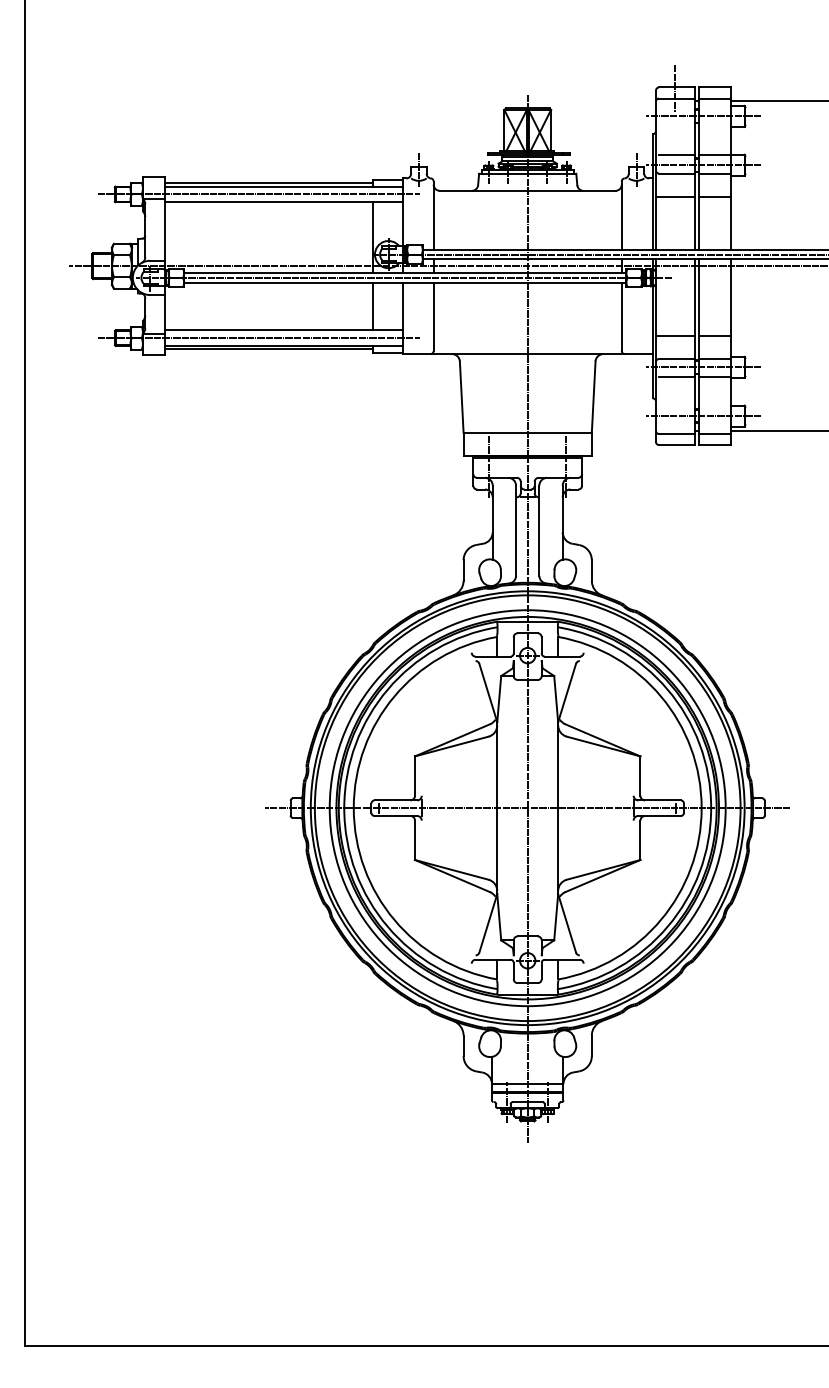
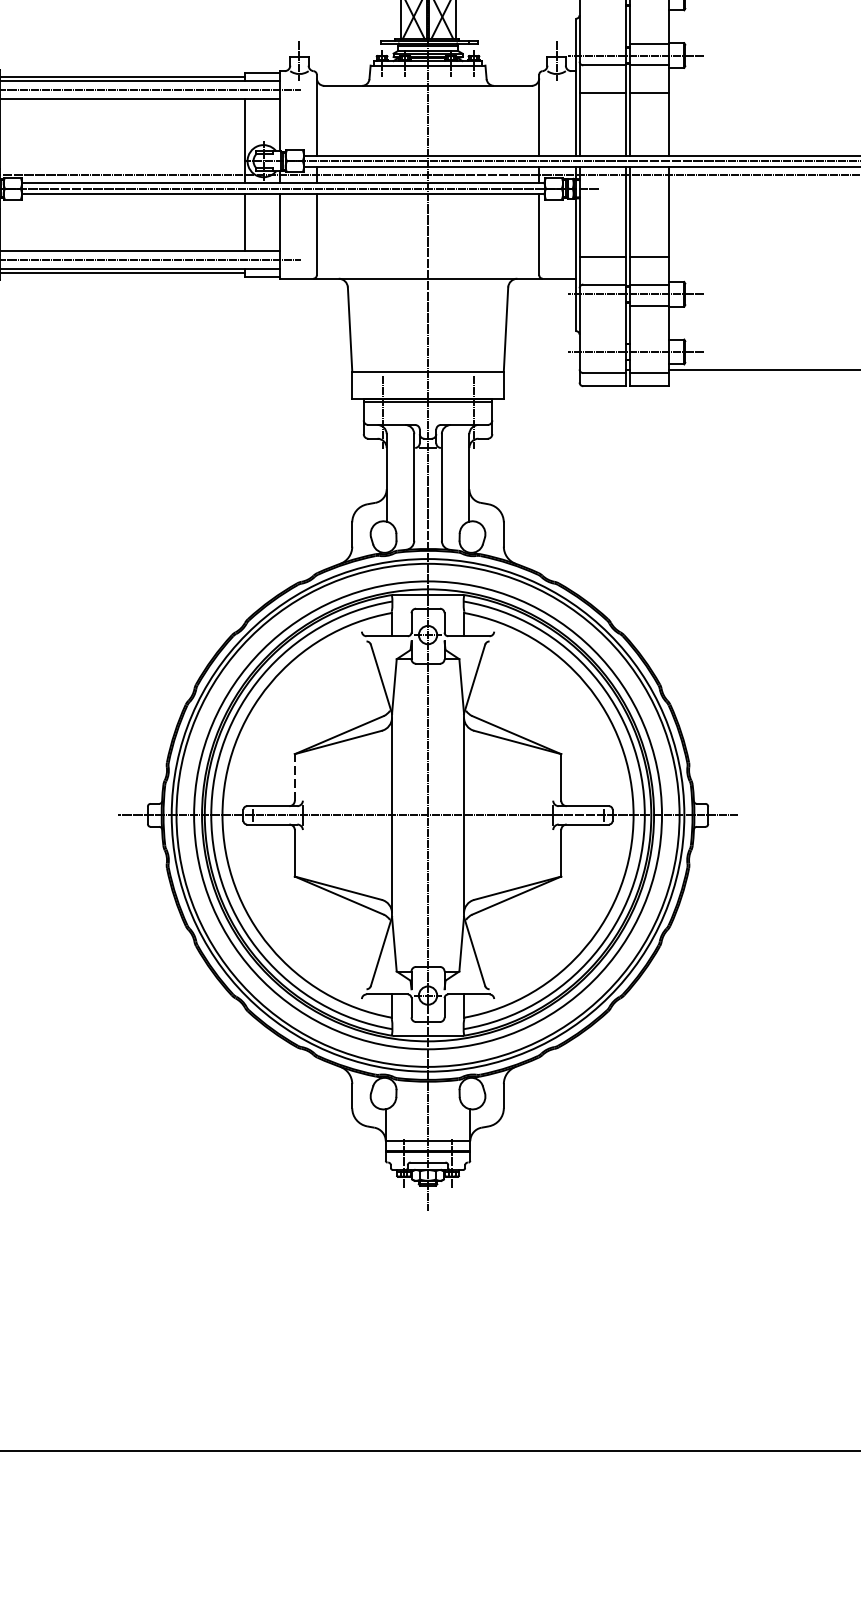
line: (676, 155) -> (603, 44), removed
line: (676, 377) -> (603, 306), removed
line: (415, 776) -> (295, 777), solid -> dashed

